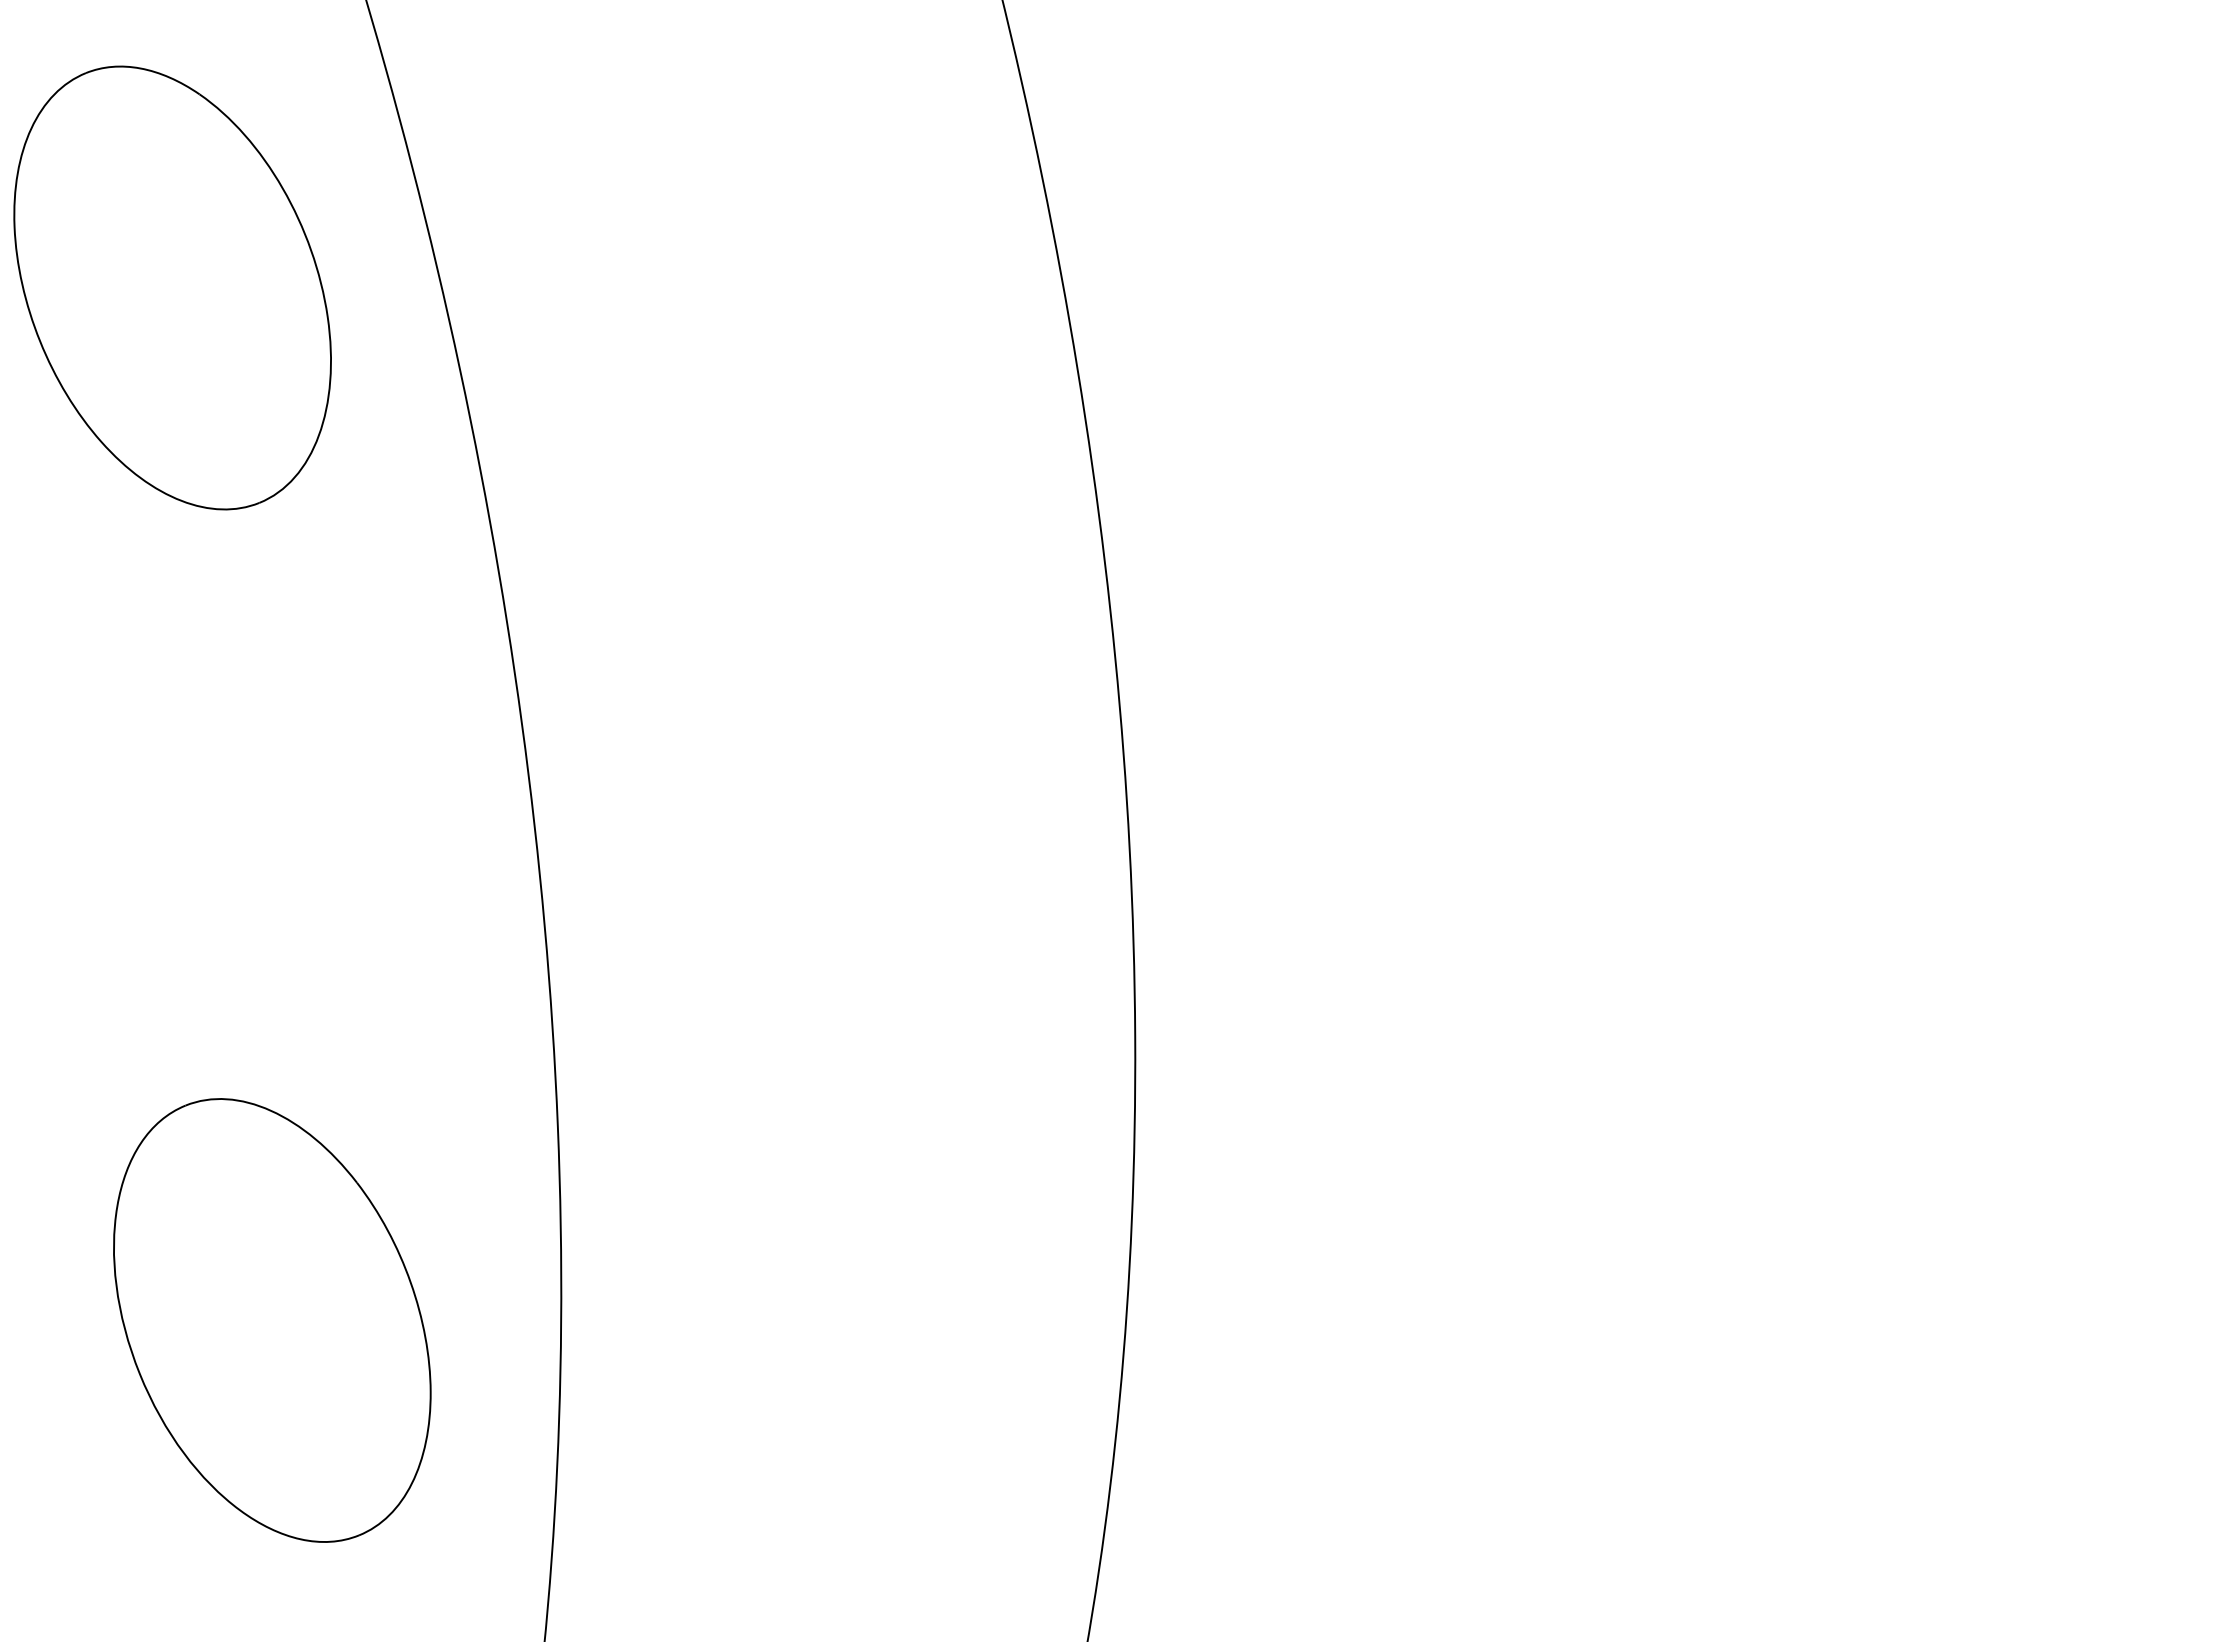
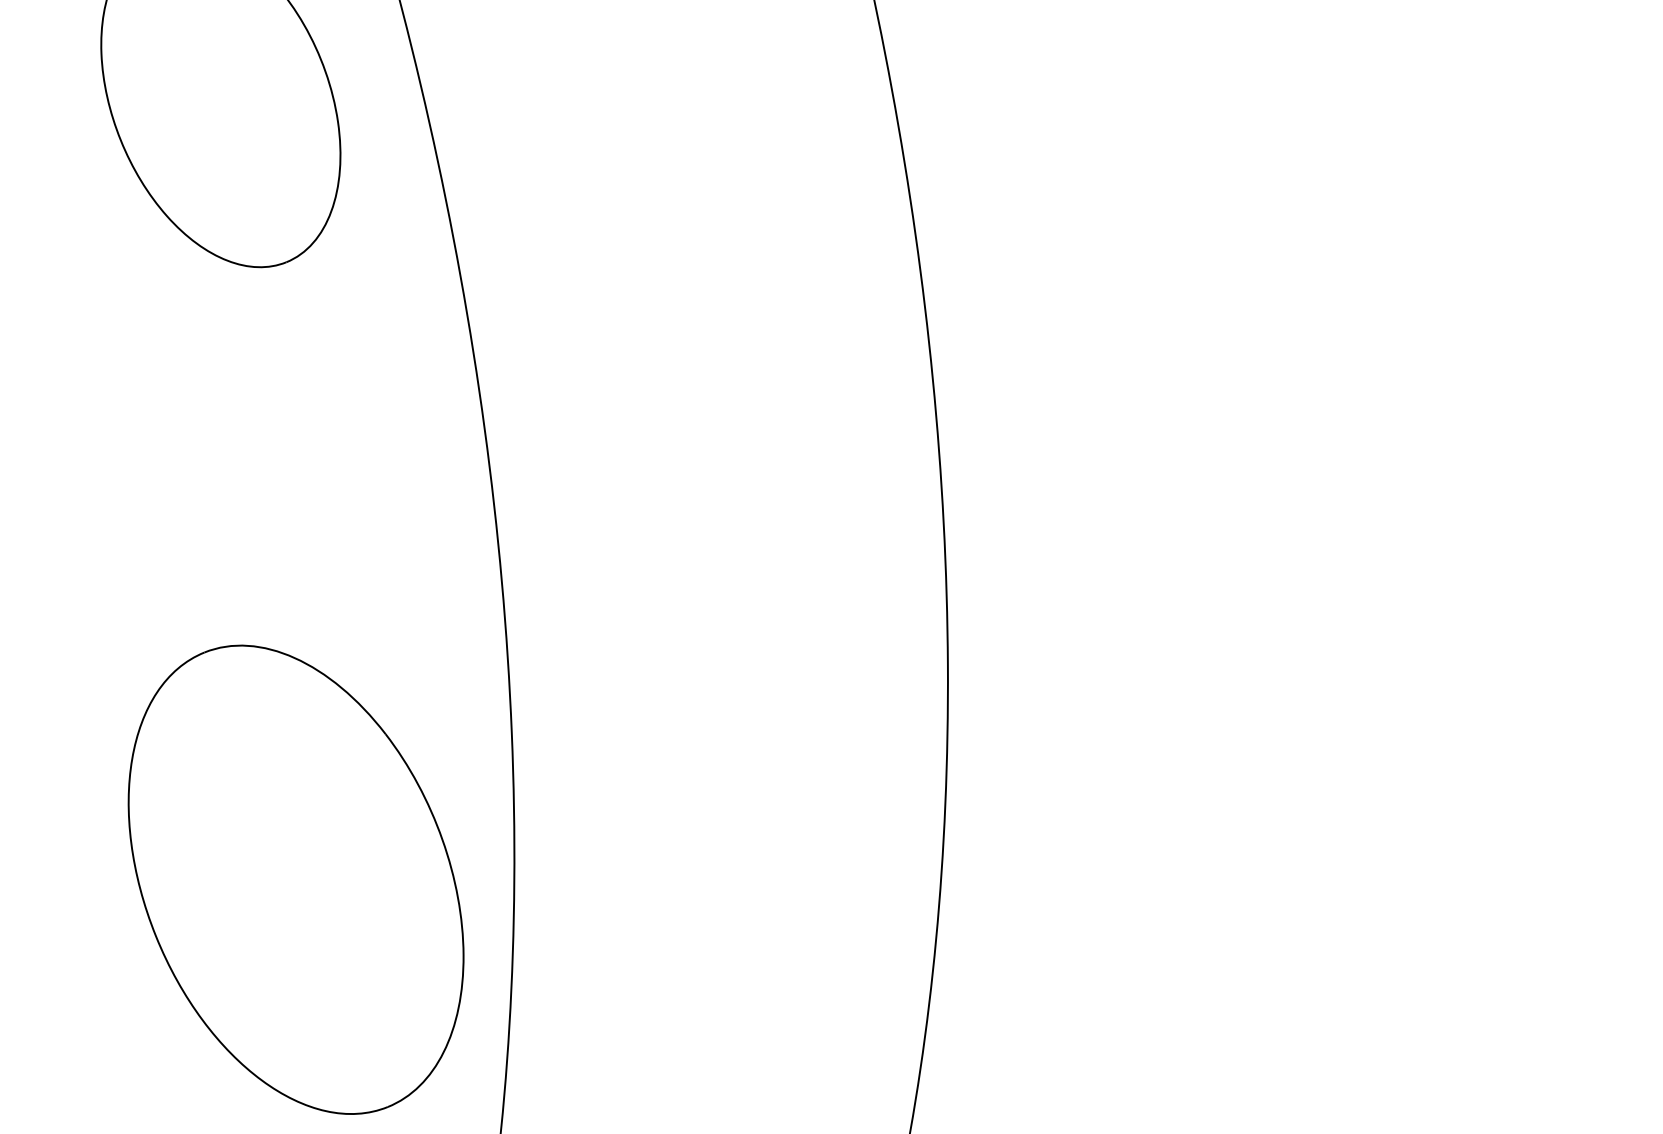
part: (272, 1320) -> (296, 879), size x1.4

